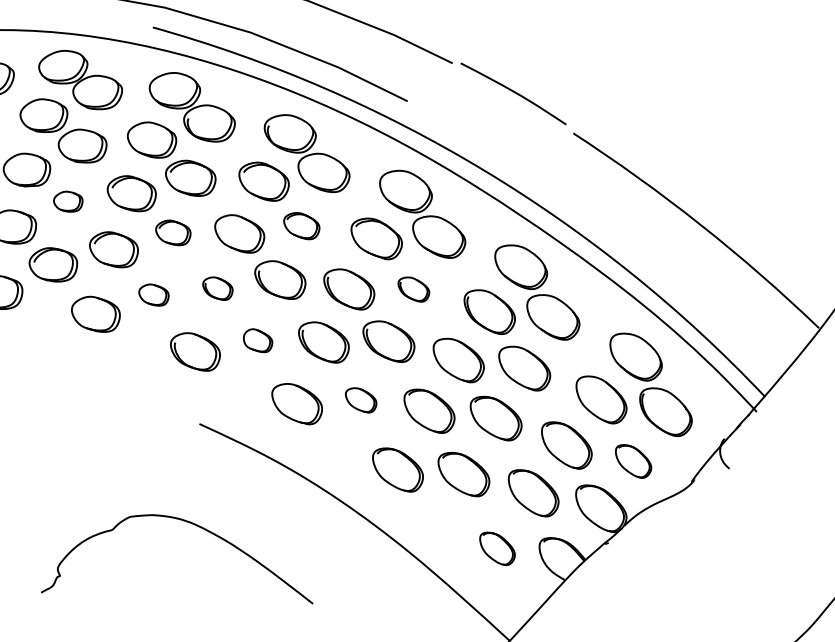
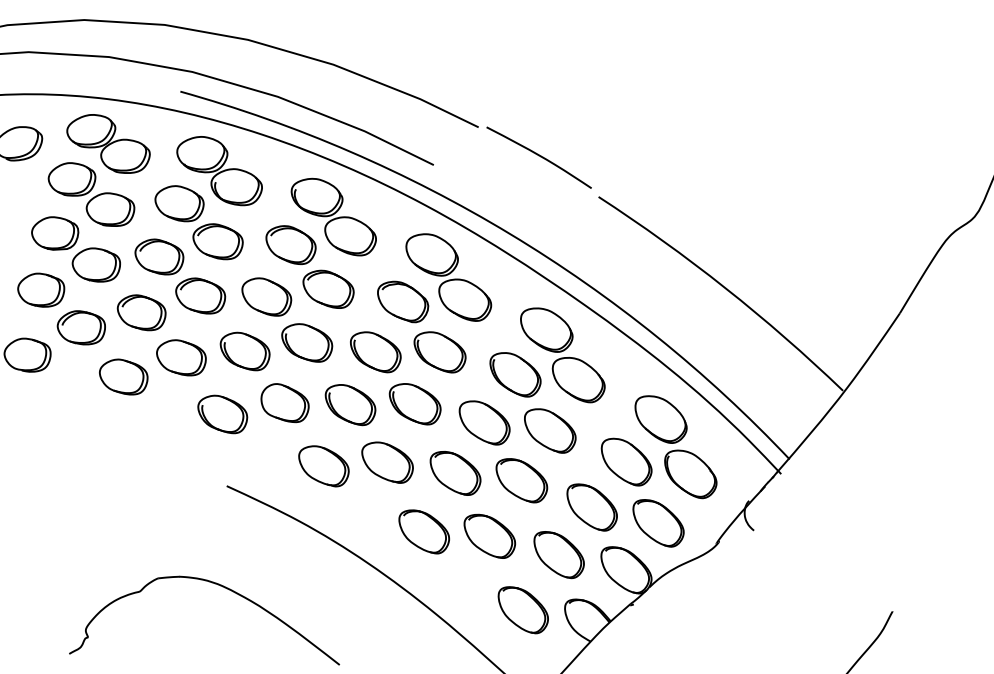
part: (67, 201) -> (95, 264), size x1.67
part: (301, 225) -> (328, 288), size x1.43
part: (173, 232) -> (200, 295), size x1.43
part: (217, 288) -> (244, 351), size x1.67
part: (413, 289) -> (439, 352), size x1.67
part: (153, 294) -> (181, 357), size x1.67
part: (257, 340) -> (284, 403), size x1.67
part: (361, 400) -> (387, 462), size x1.67
part: (633, 461) -> (658, 523), size x1.43
part: (496, 549) -> (522, 610), size x1.43

